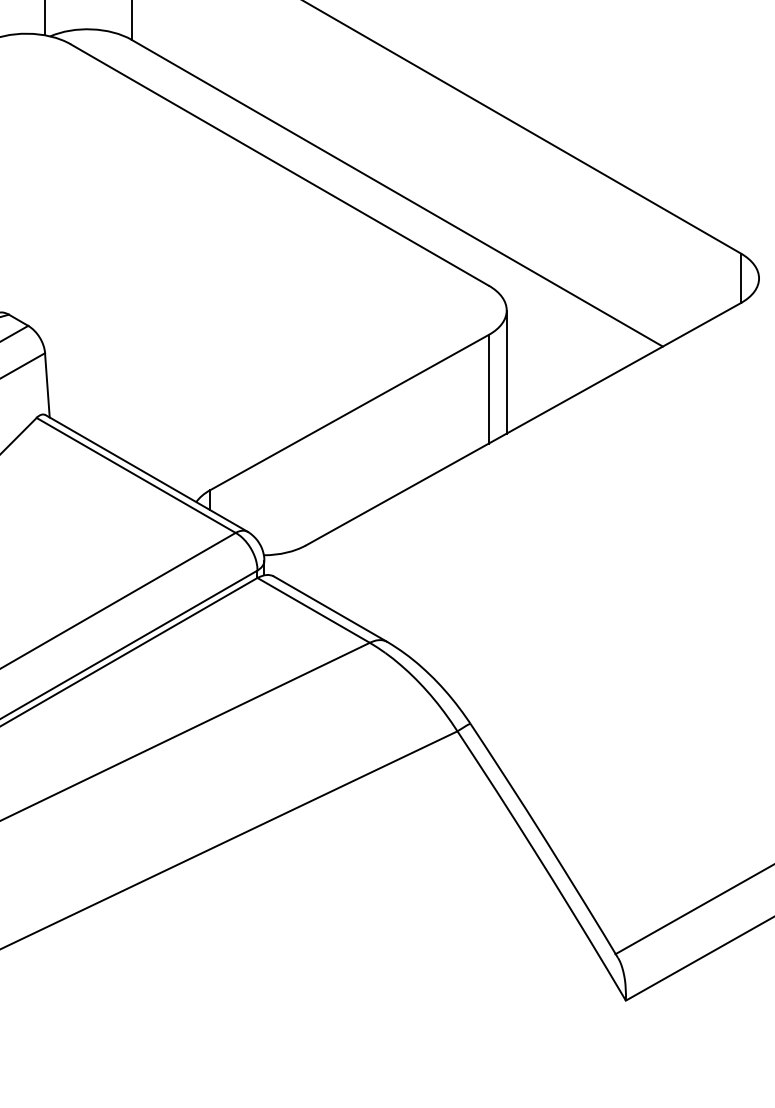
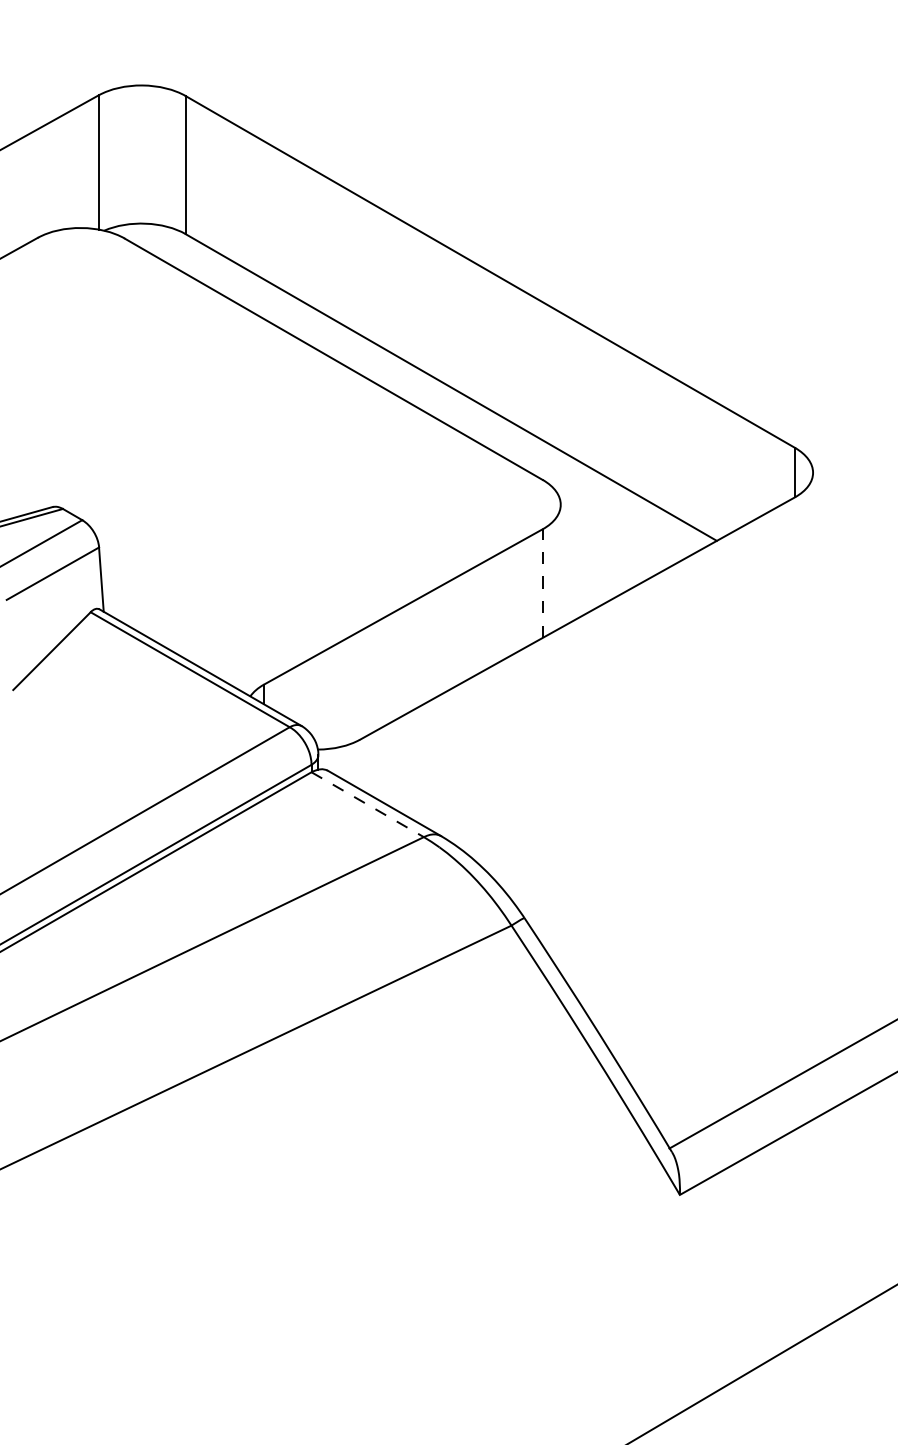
line: (506, 371) -> (560, 565), removed
line: (488, 389) -> (542, 583), solid -> dashed
line: (313, 610) -> (367, 804), solid -> dashed

